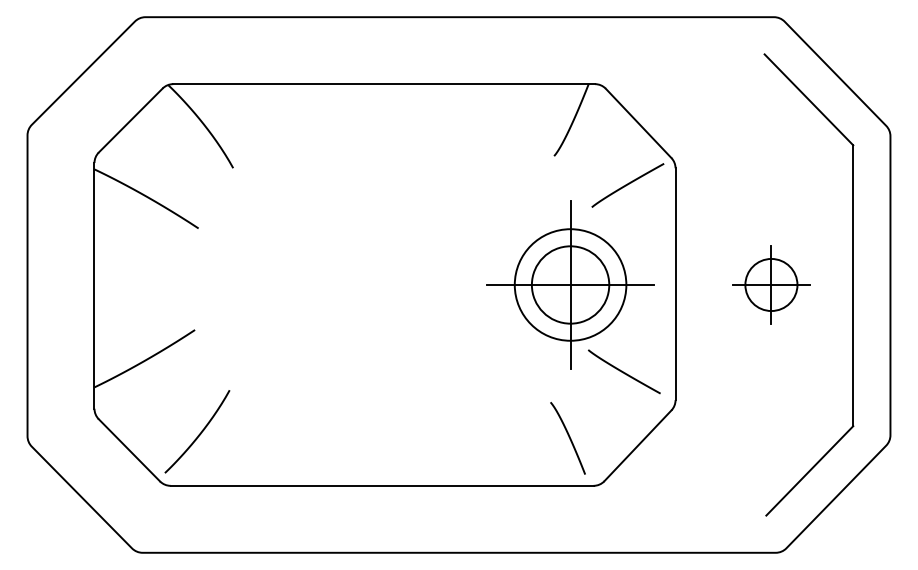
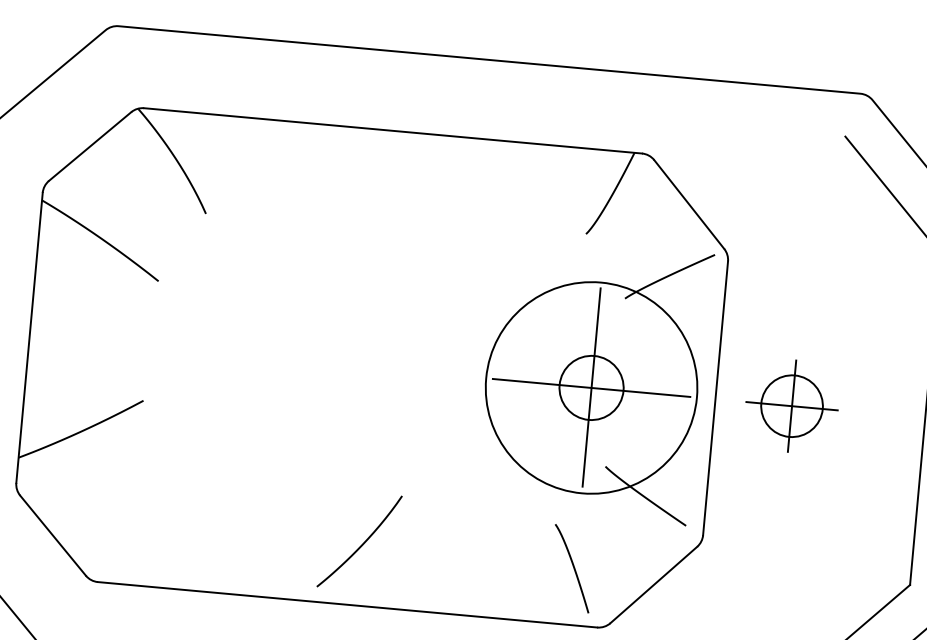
circle: (570, 284) -> (591, 387), size x0.7
circle: (570, 284) -> (591, 387), size x1.6
part: (771, 284) -> (792, 405), moved
curve: (199, 433) -> (361, 543), moved

